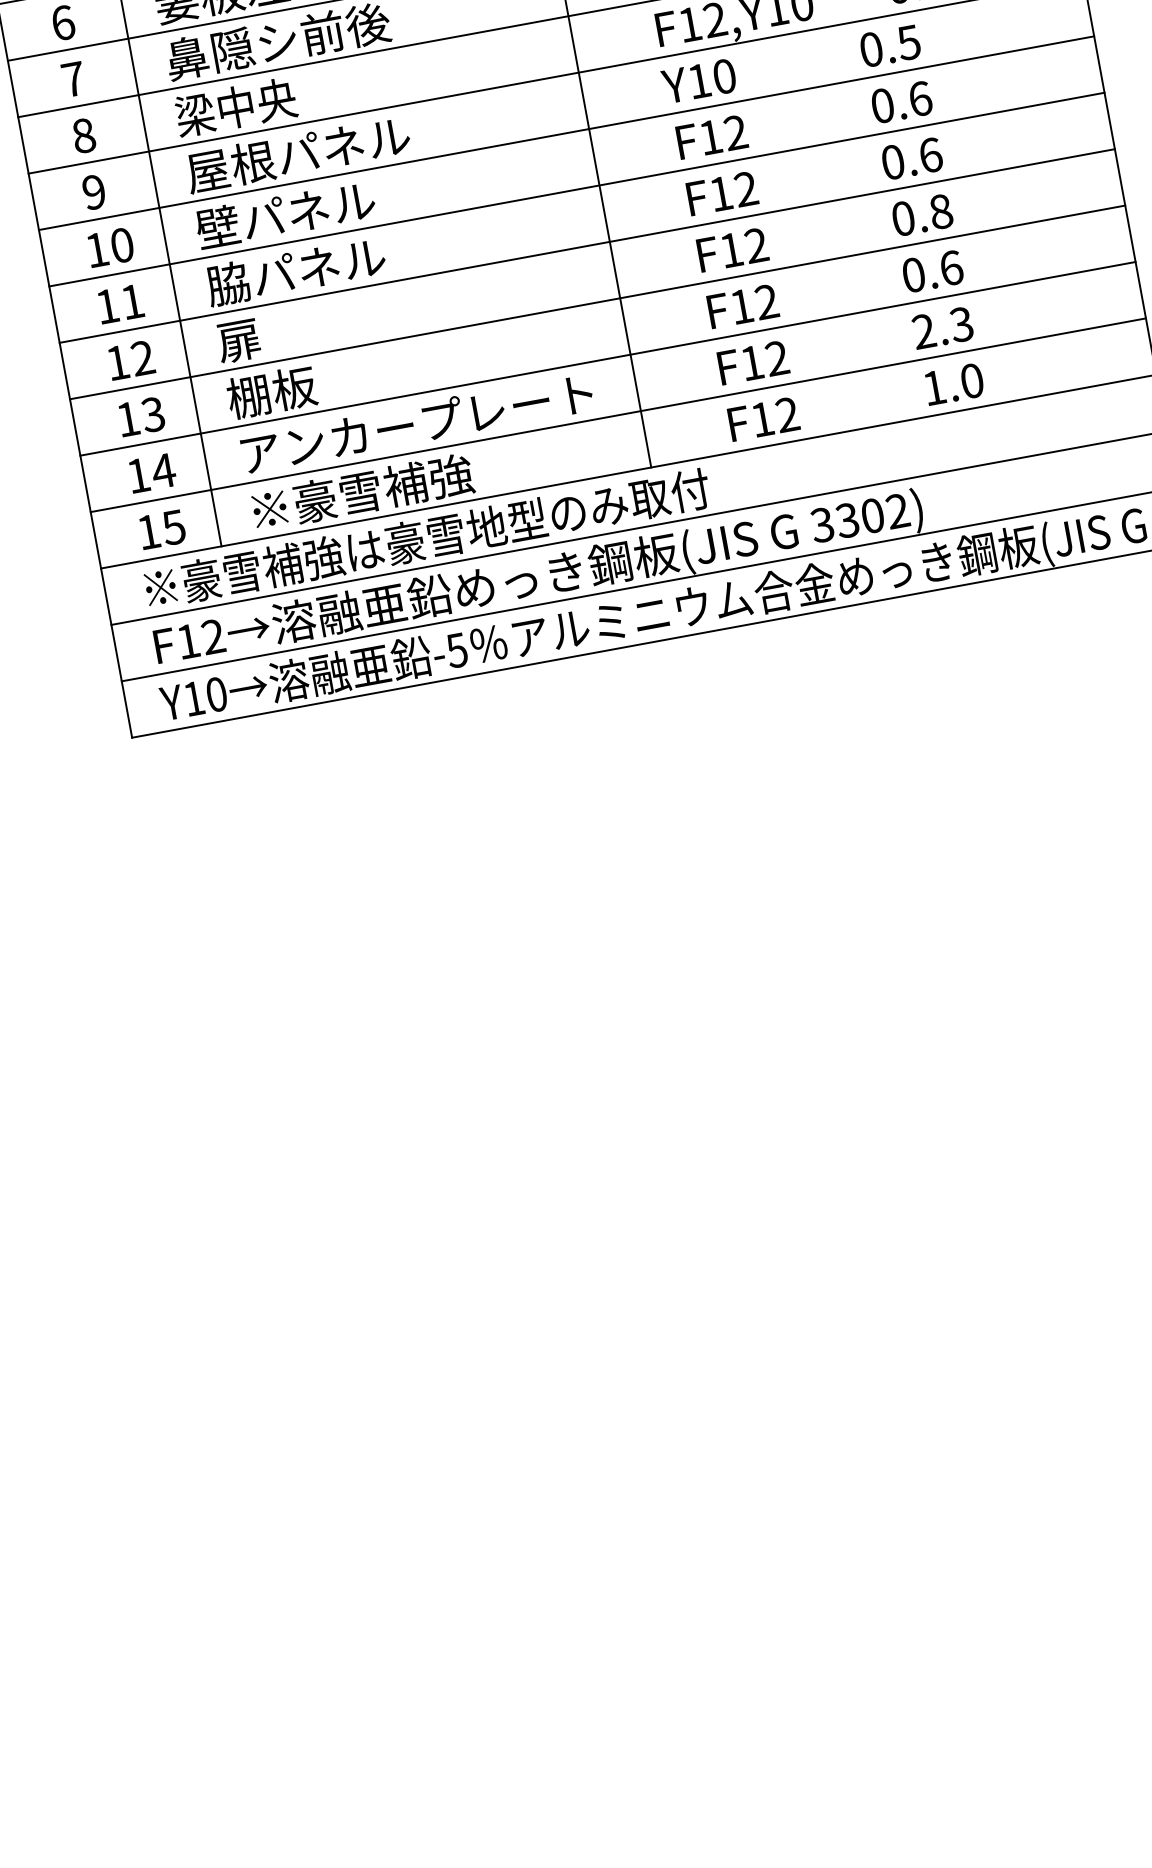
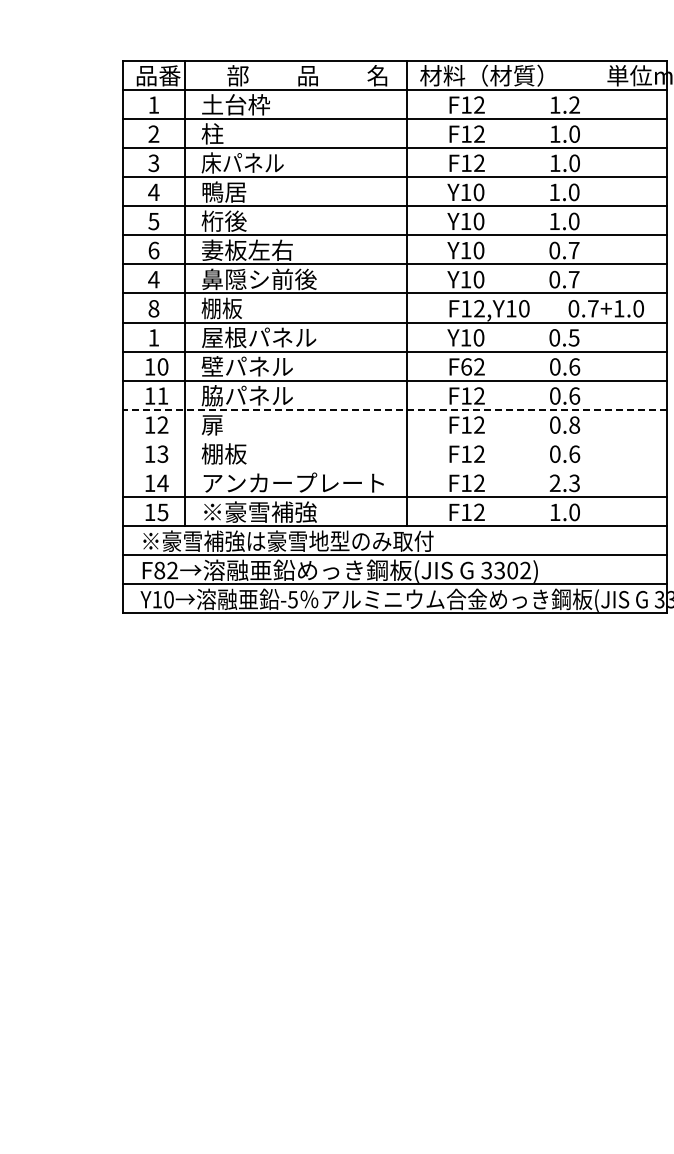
text: (72, 79) -> (153, 279), 7 -> 4
text: (234, 107) -> (231, 308), 梁中央 -> 棚板
text: (710, 136) -> (466, 366), F12 -> F62
text: (93, 191) -> (153, 337), 9 -> 1
line: (586, 245) -> (394, 409), solid -> dashed
line: (596, 301) -> (394, 438), removed
line: (607, 359) -> (394, 468), removed
text: (187, 641) -> (159, 570), F12 -> F82

